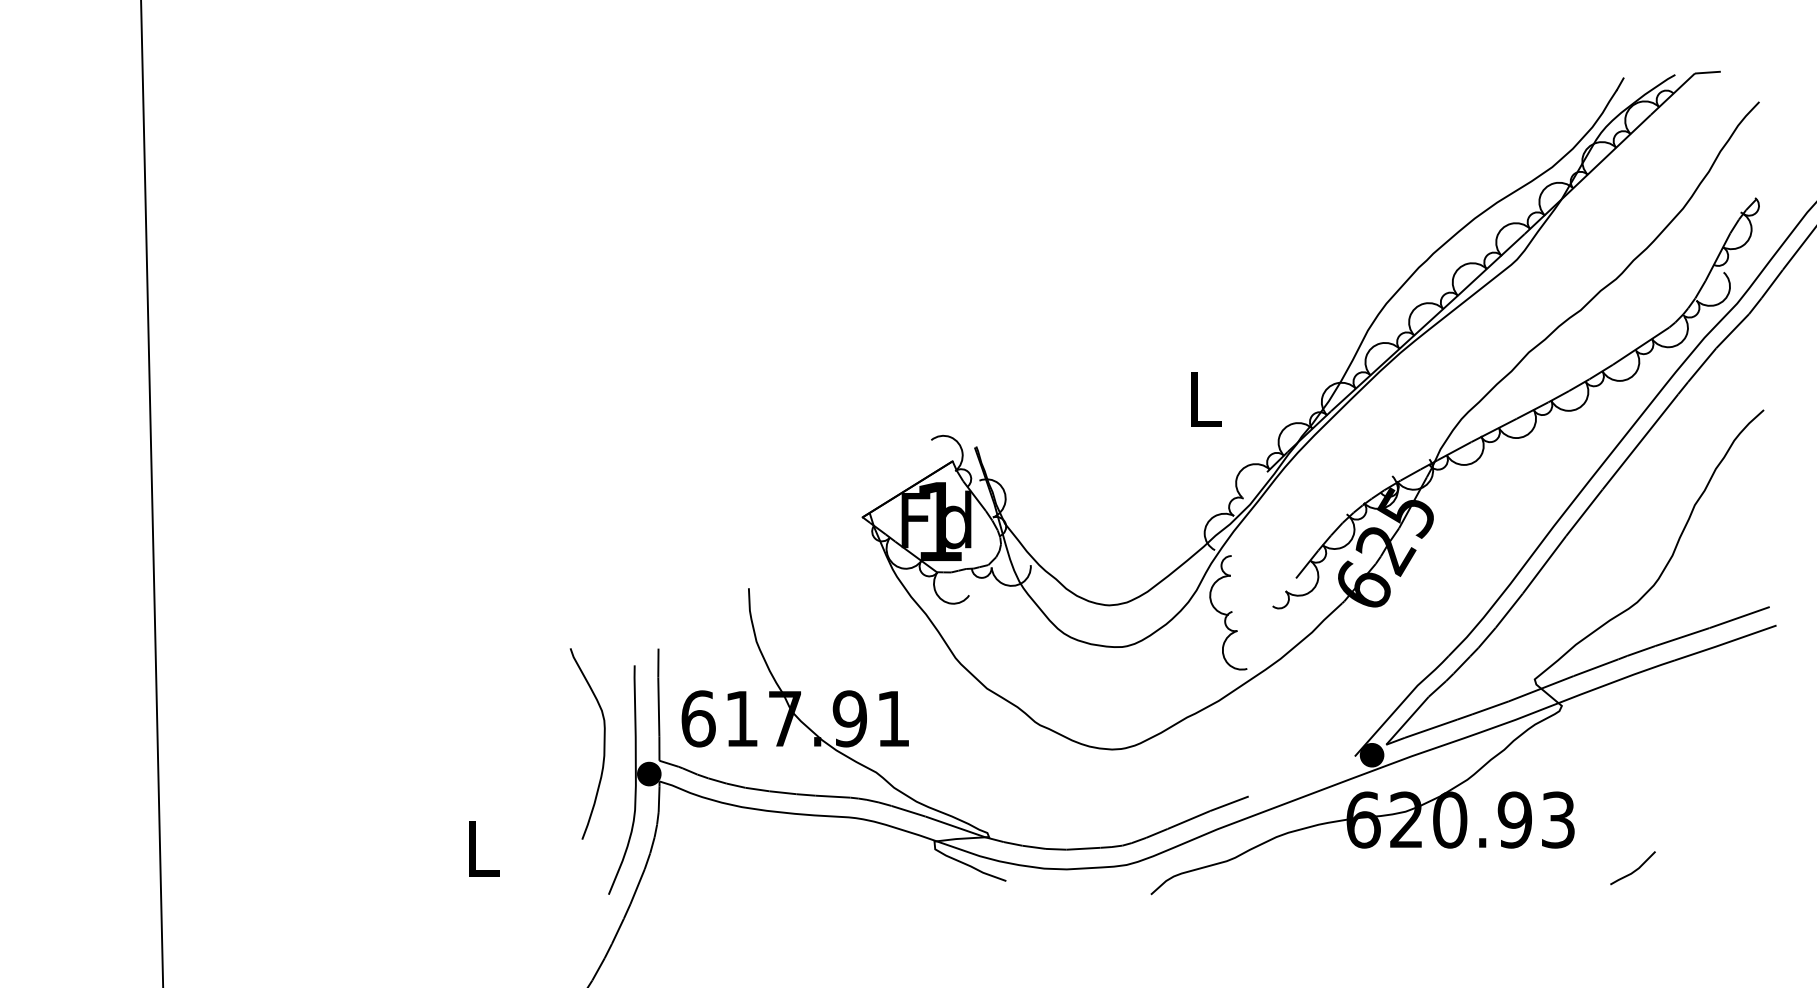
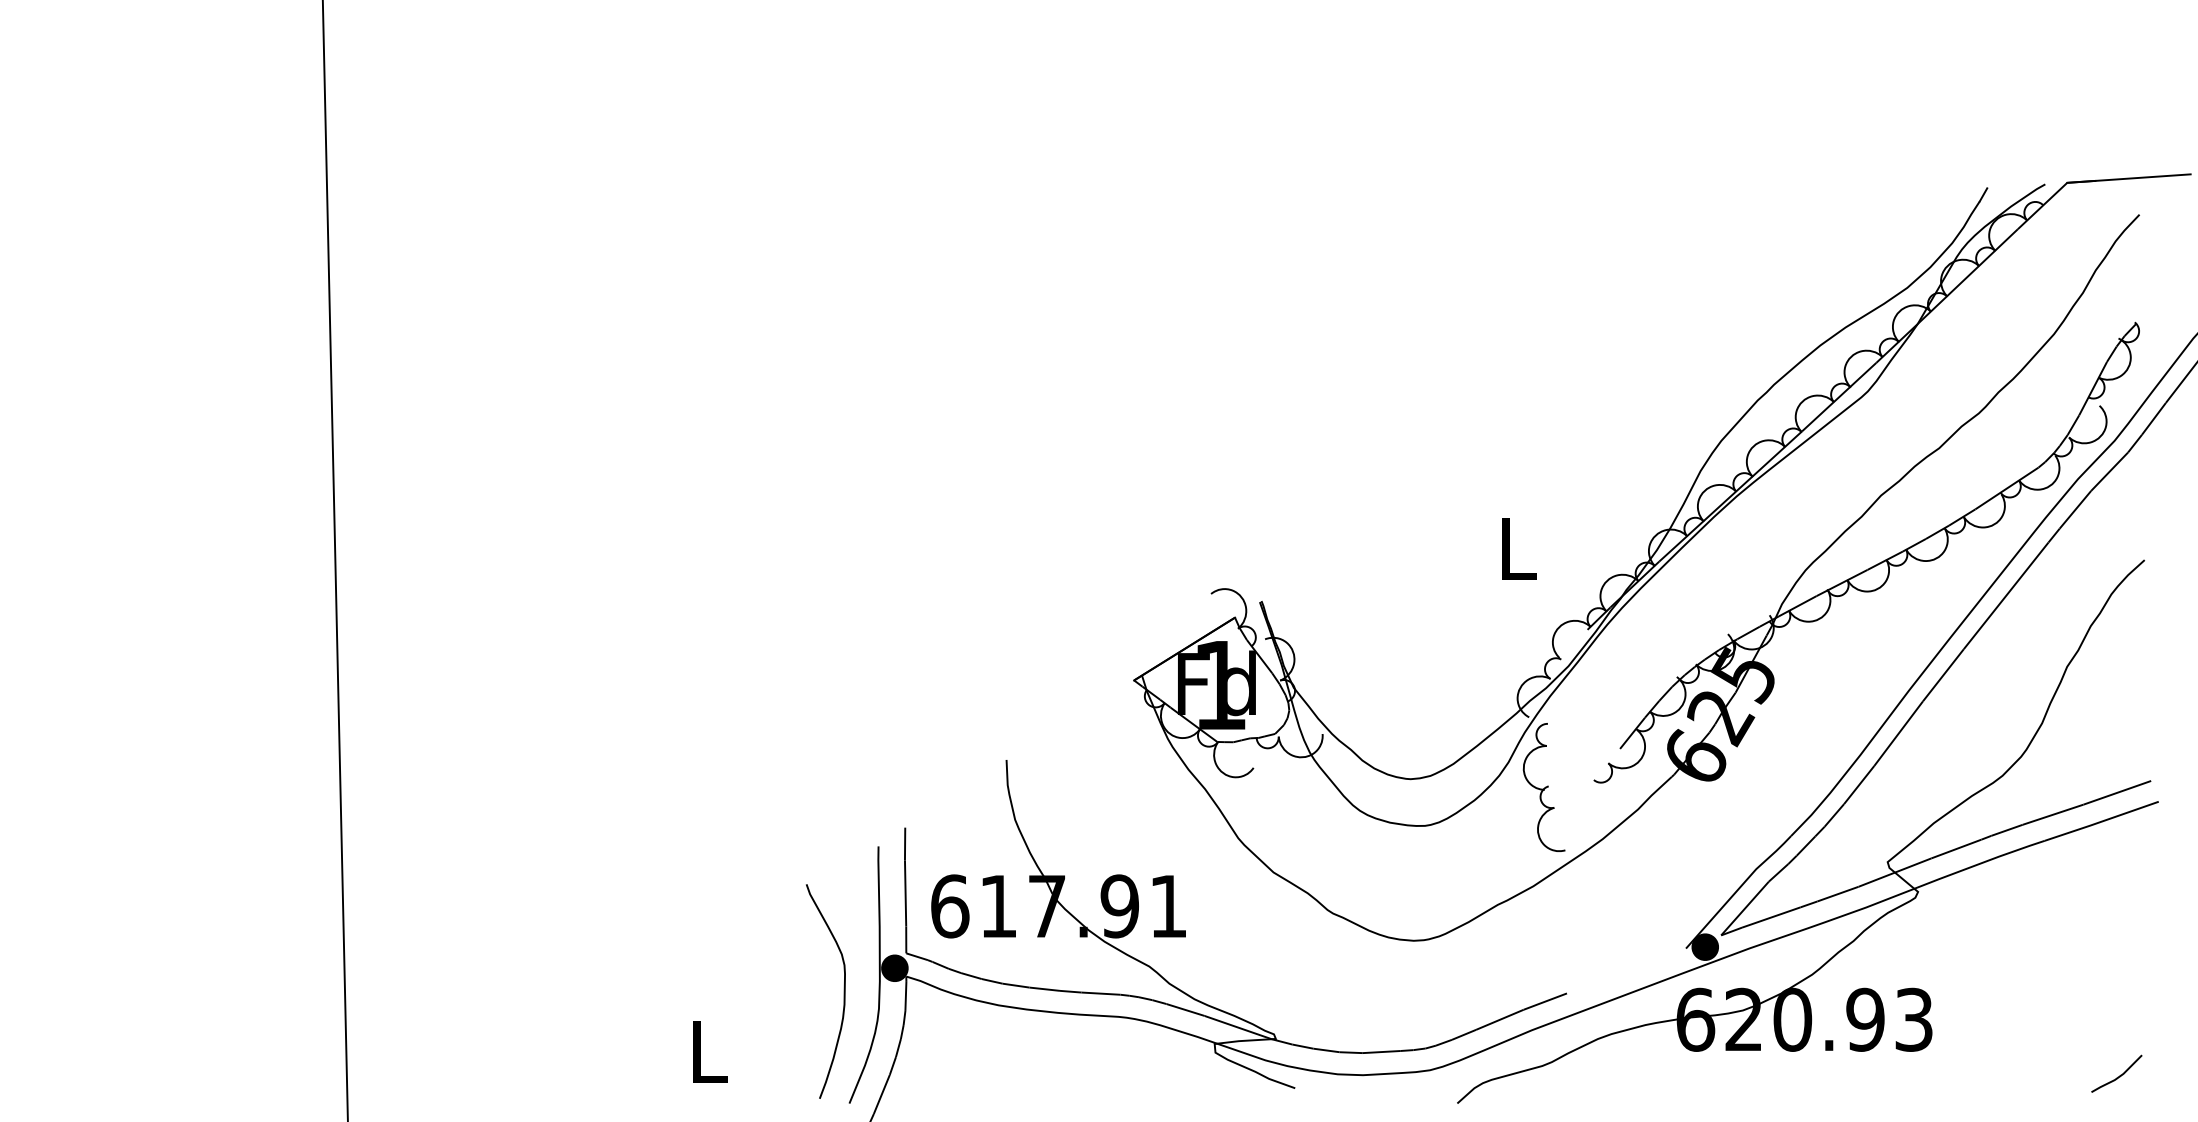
line: (1749, 69) -> (2128, 178), added
curve: (603, 743) -> (843, 991), moved
line: (1635, 869) -> (2119, 1075), moved

